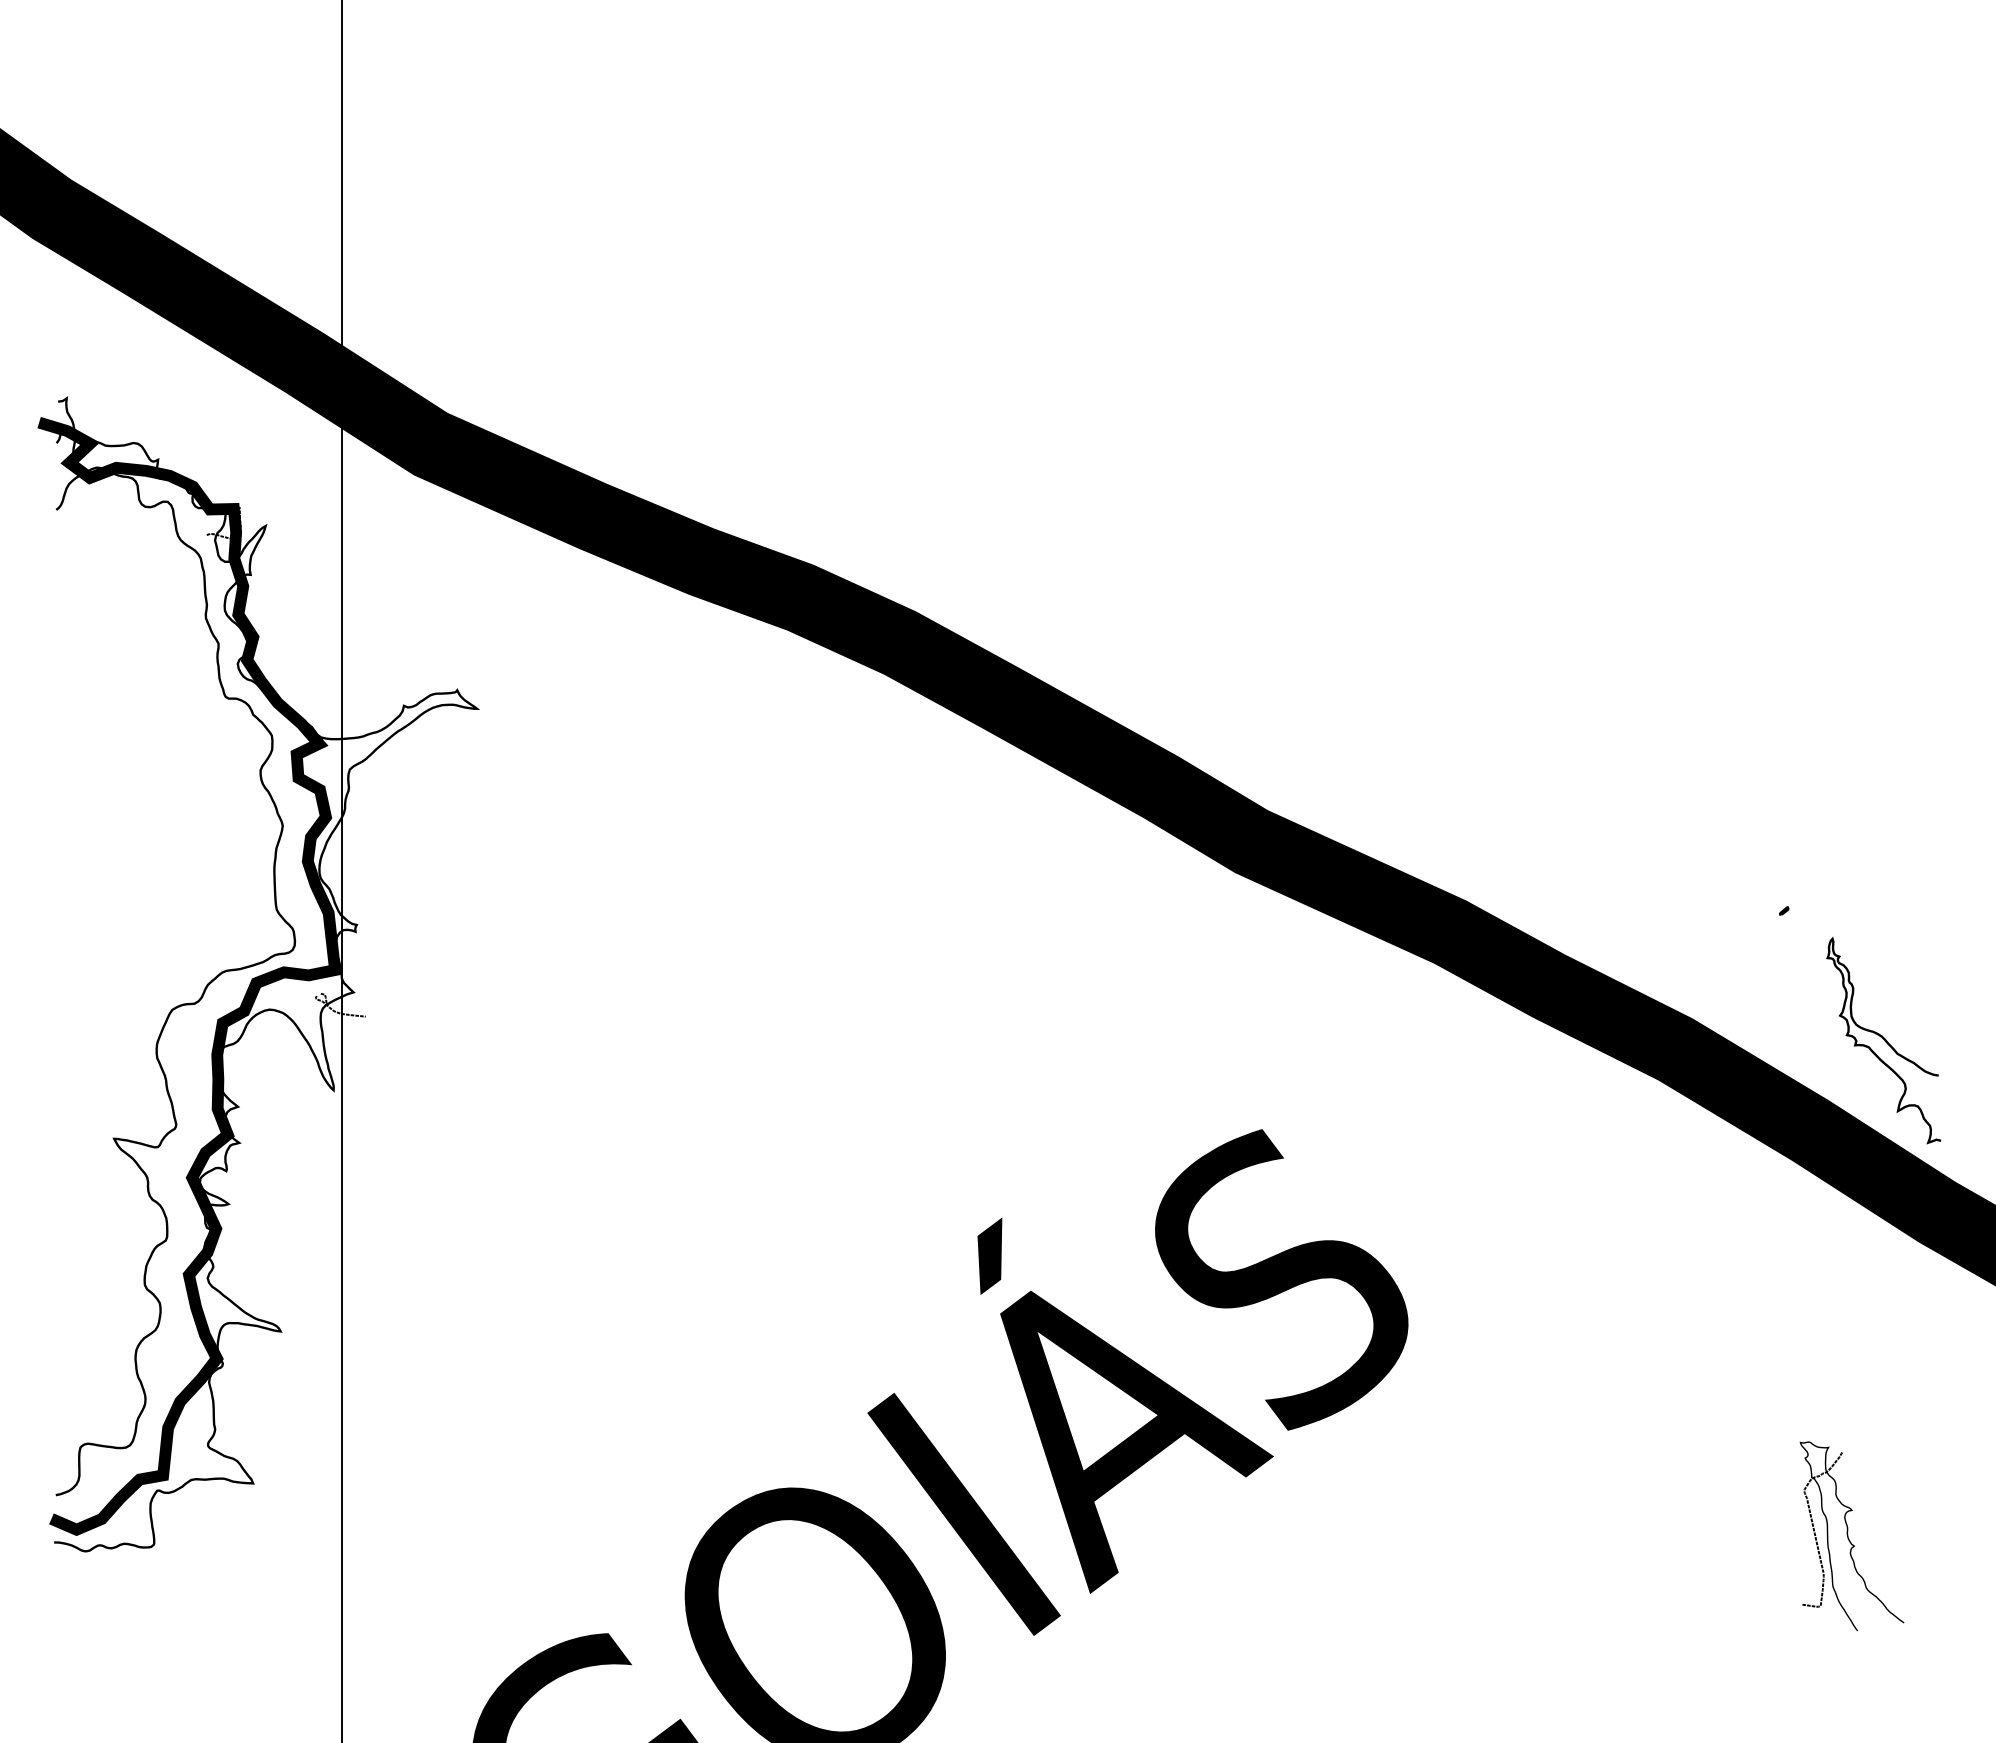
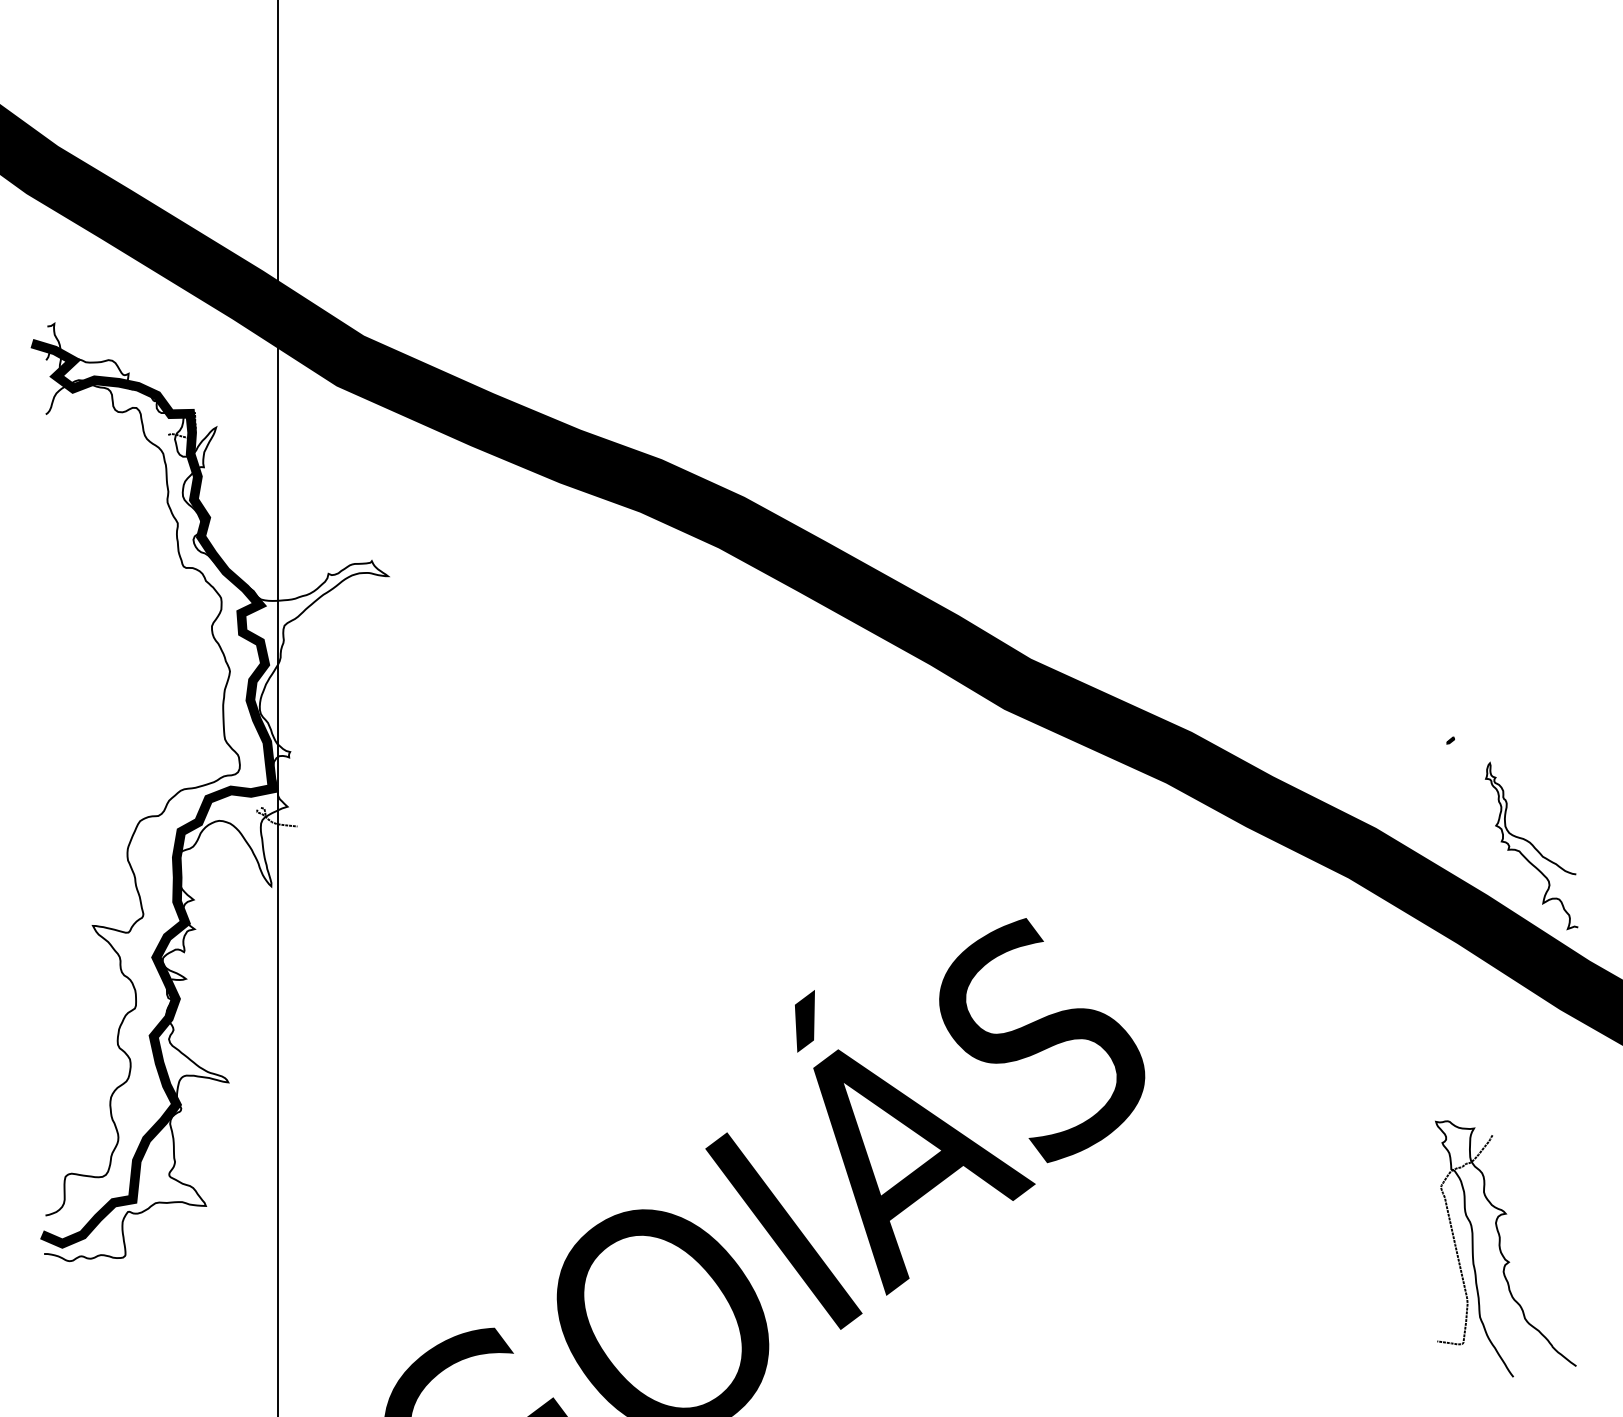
part: (1851, 1536) -> (1505, 1249), size x1.67

